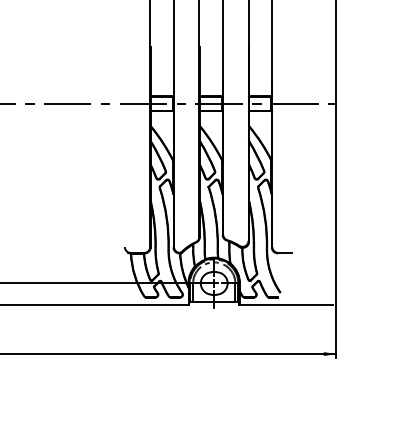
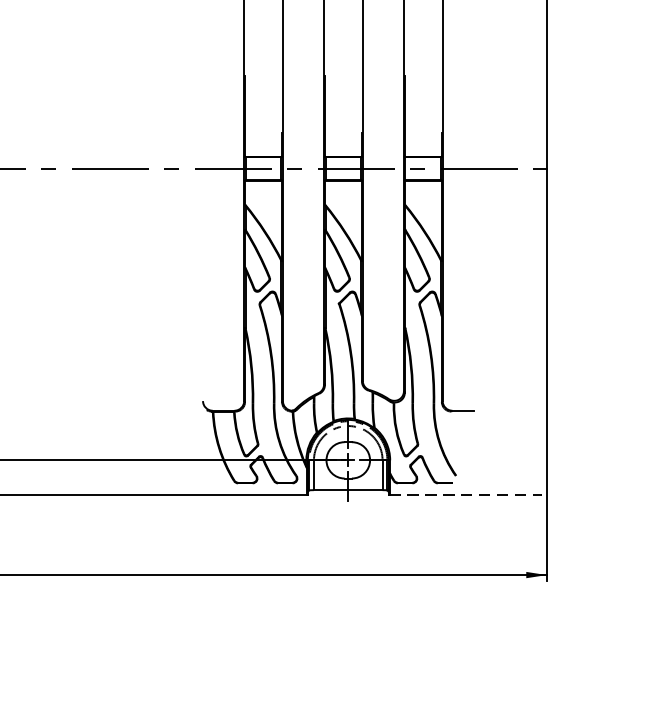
line: (286, 305) -> (465, 496), solid -> dashed

